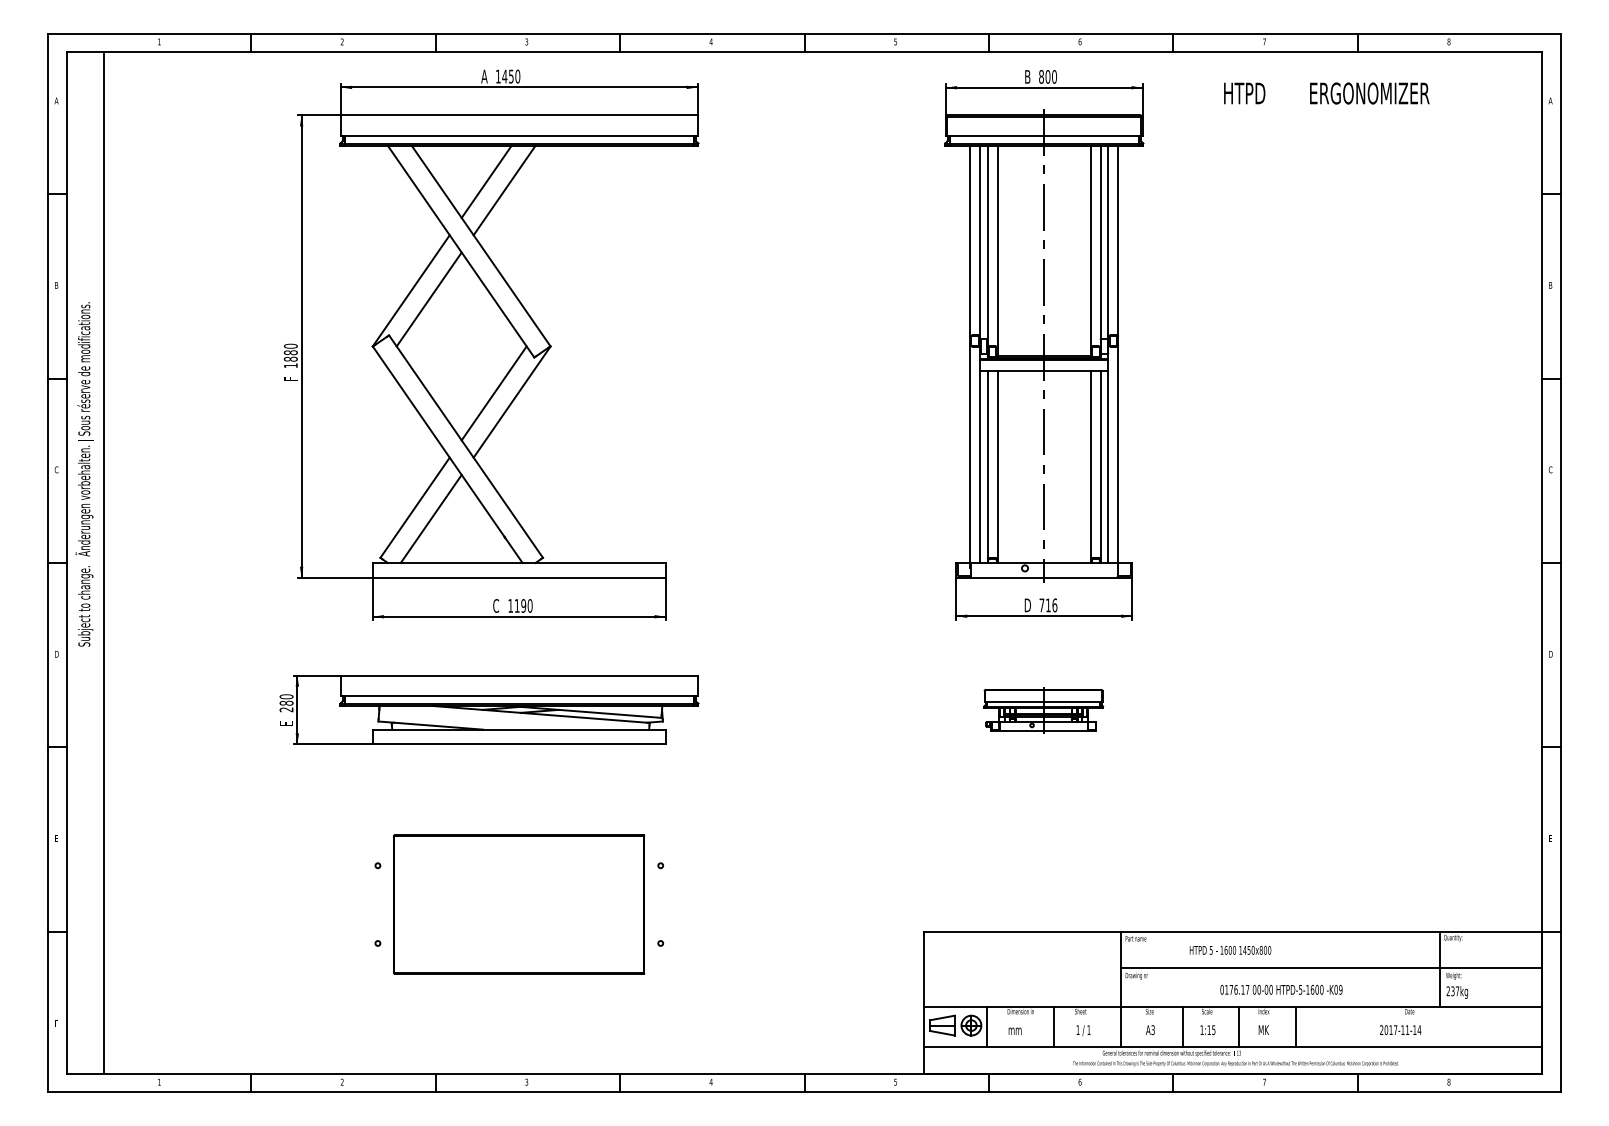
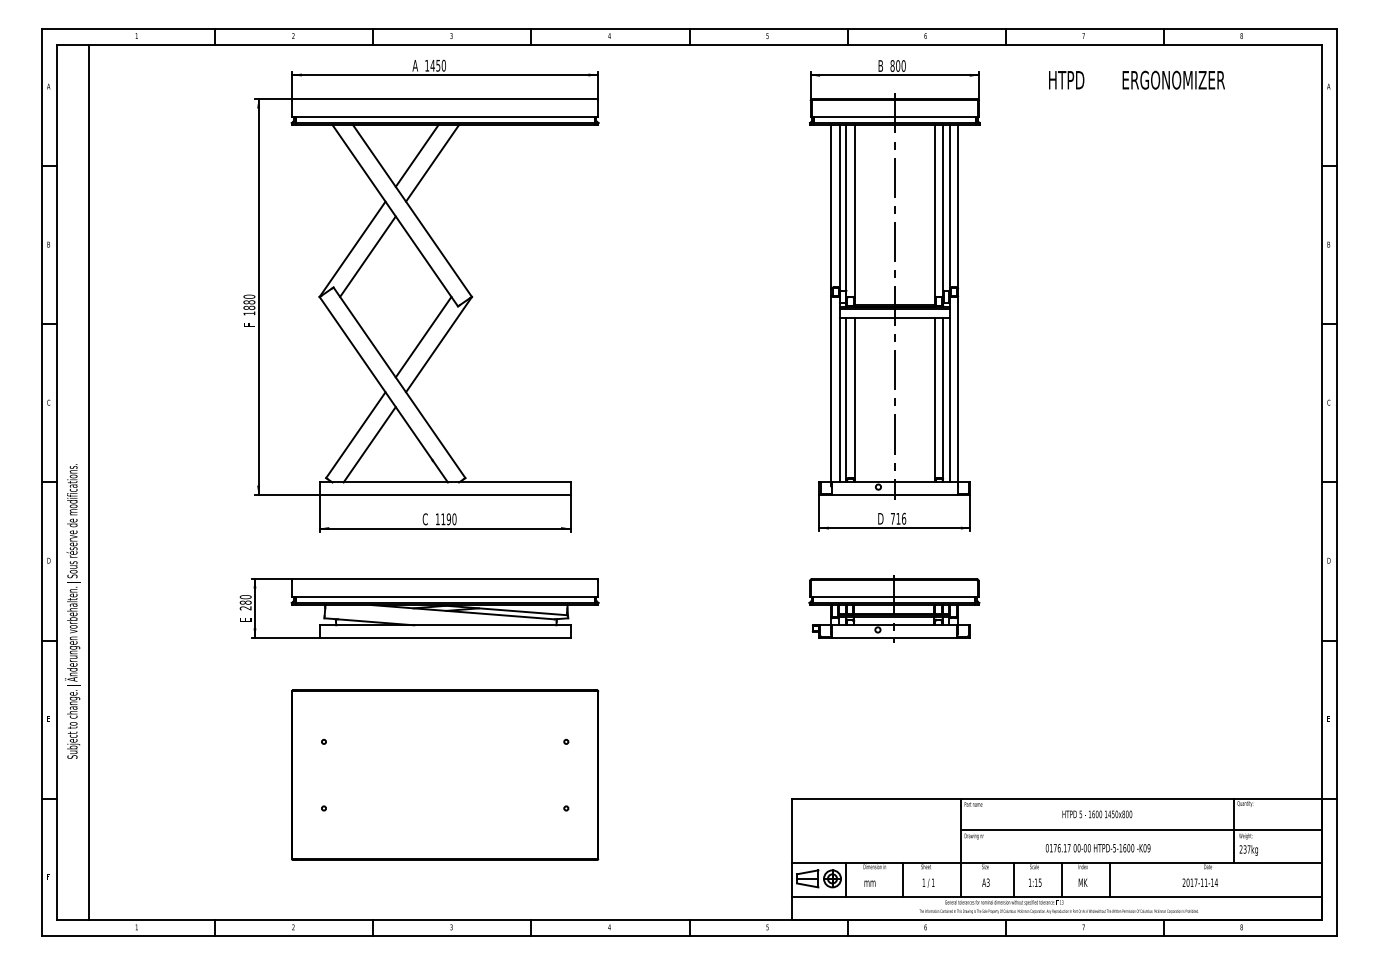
text: (84, 474) -> (72, 611), moved
part: (1043, 710) -> (894, 608), size x1.67
part: (518, 904) -> (444, 775), size x1.43
text: (1230, 949) -> (1097, 813), moved

